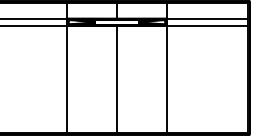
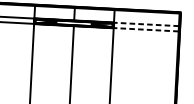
line: (207, 18) -> (146, 24), solid -> dashed
line: (207, 25) -> (146, 29), solid -> dashed

